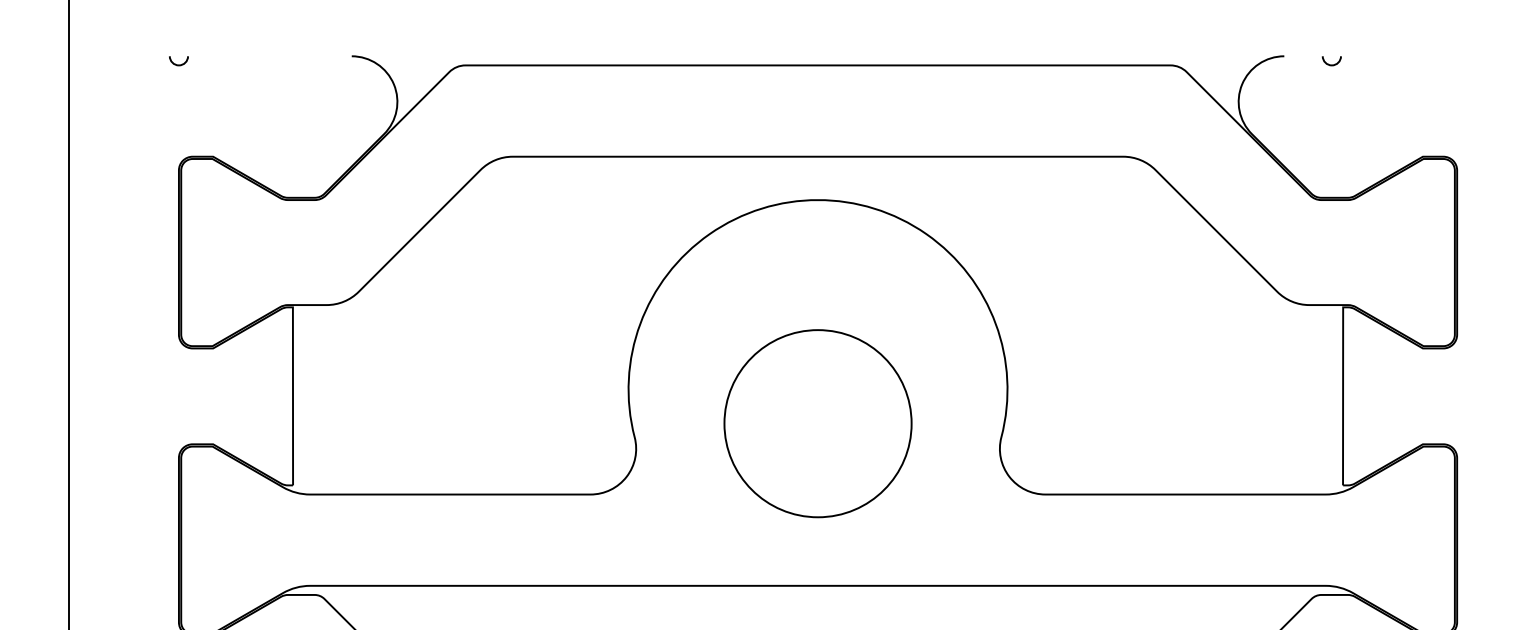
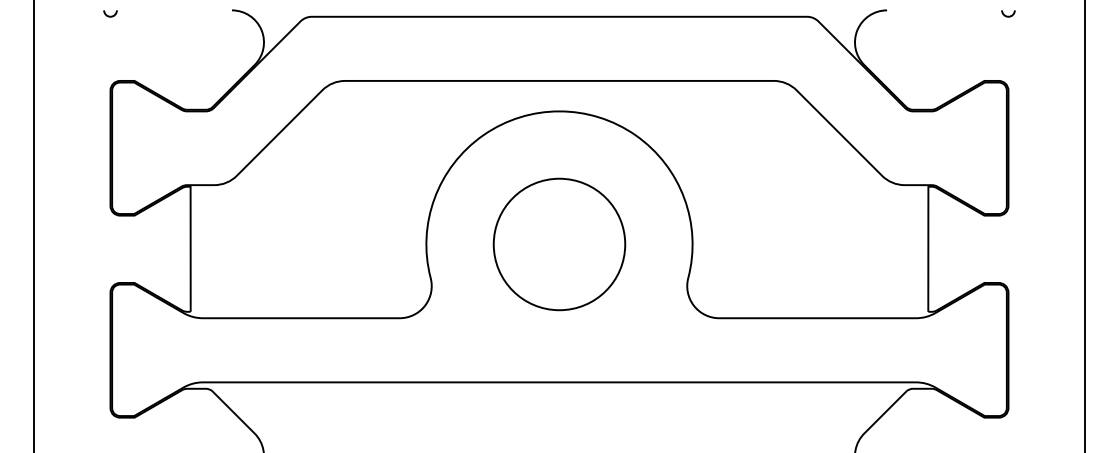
curve: (1331, 63) -> (1008, 15), moved
circle: (818, 423) -> (559, 244), moved

